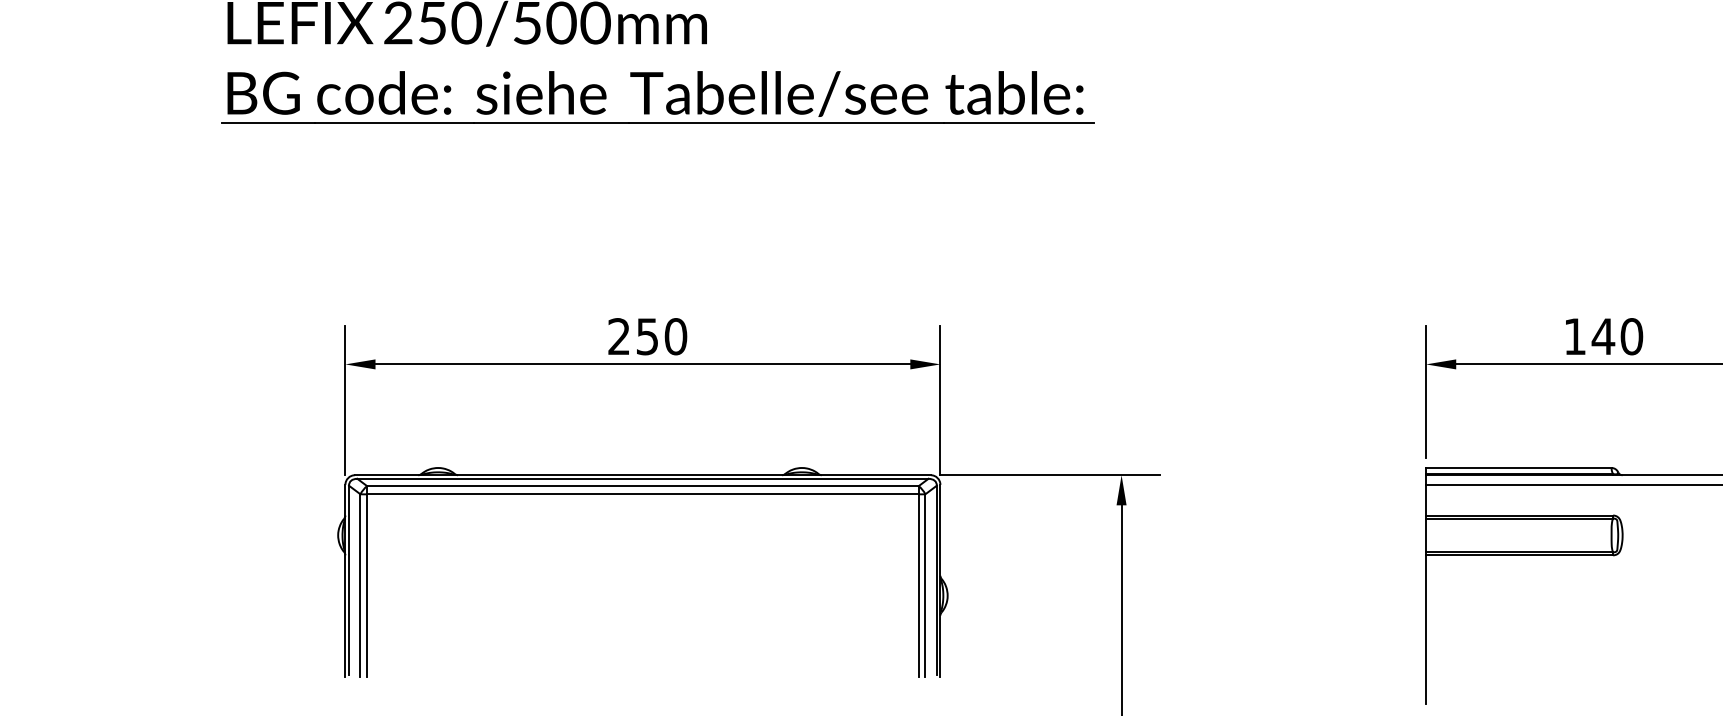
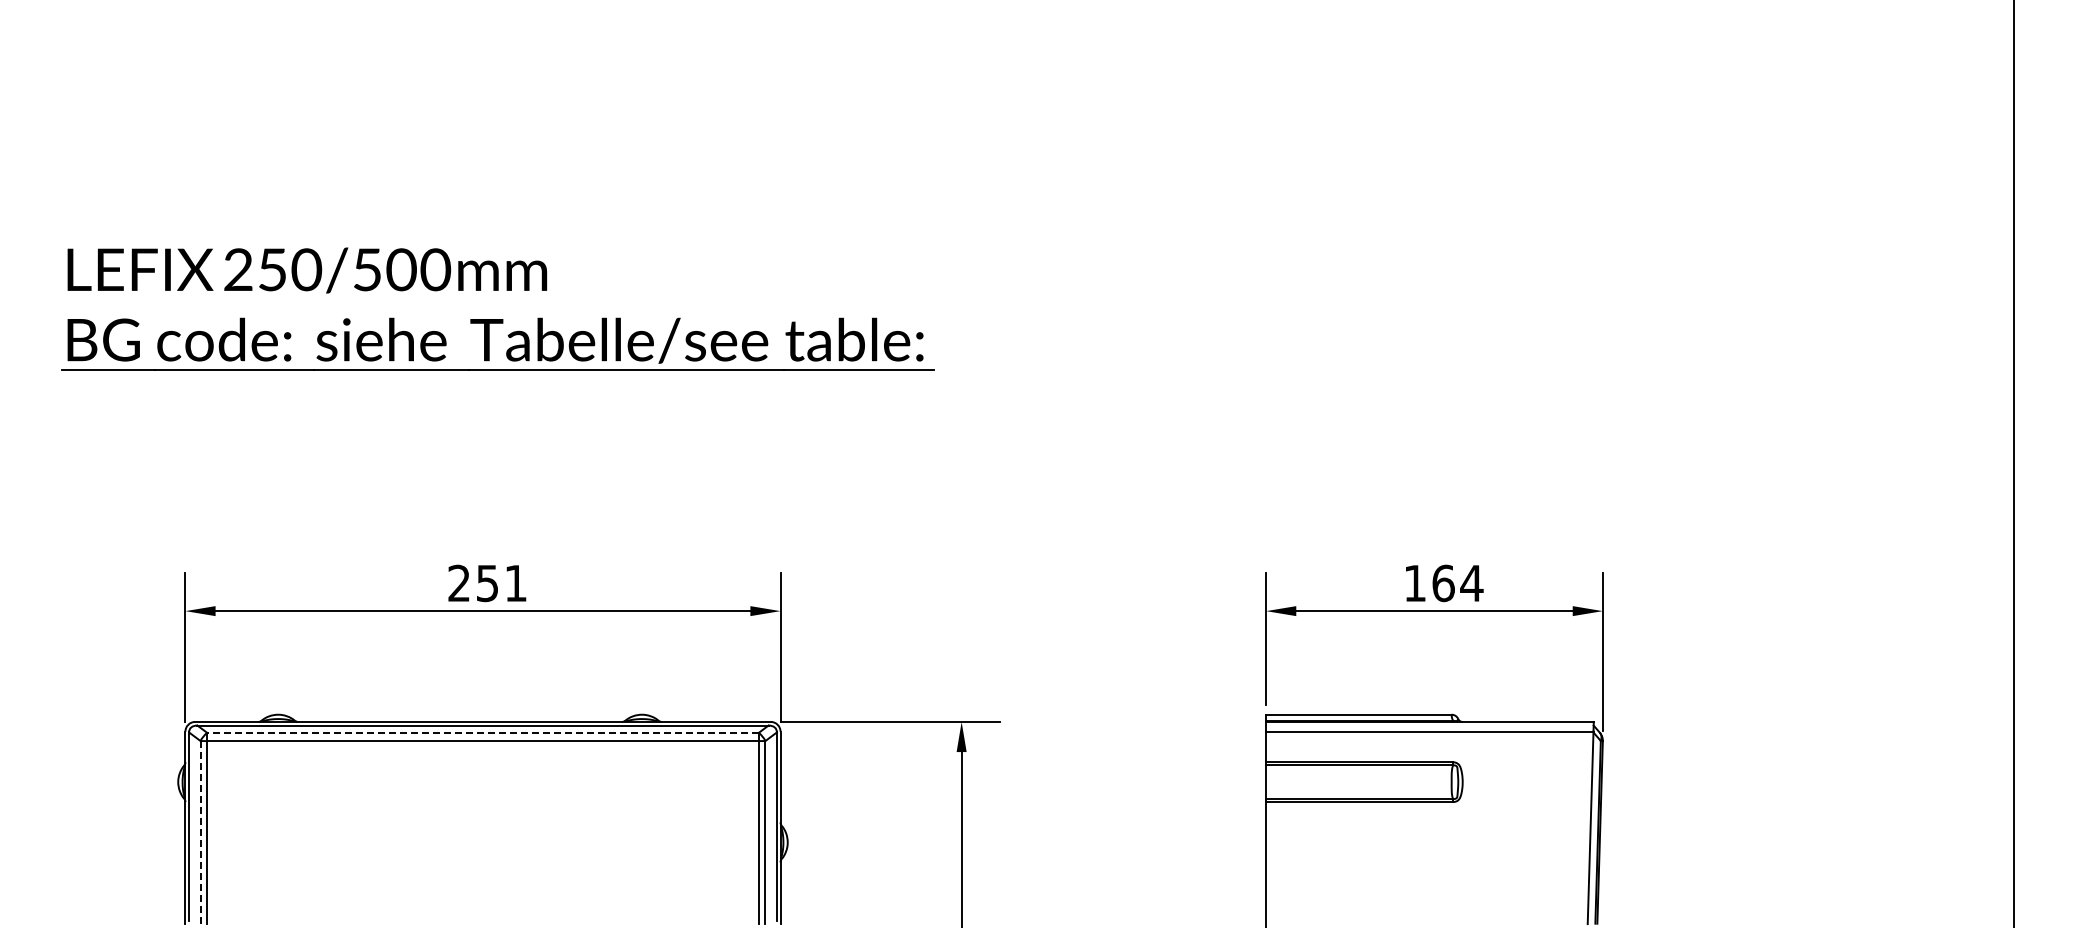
text: (675, 336) -> (515, 583), 250 -> 251
text: (1617, 336) -> (1457, 583), 140 -> 164
line: (643, 485) -> (483, 732), solid -> dashed
line: (360, 585) -> (200, 832), solid -> dashed

